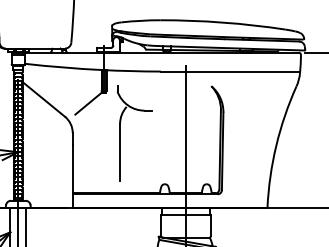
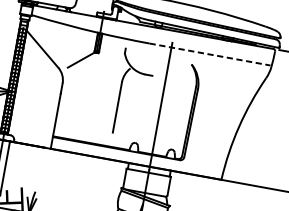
line: (229, 71) -> (209, 54), solid -> dashed
part: (120, 133) -> (120, 90), moved

